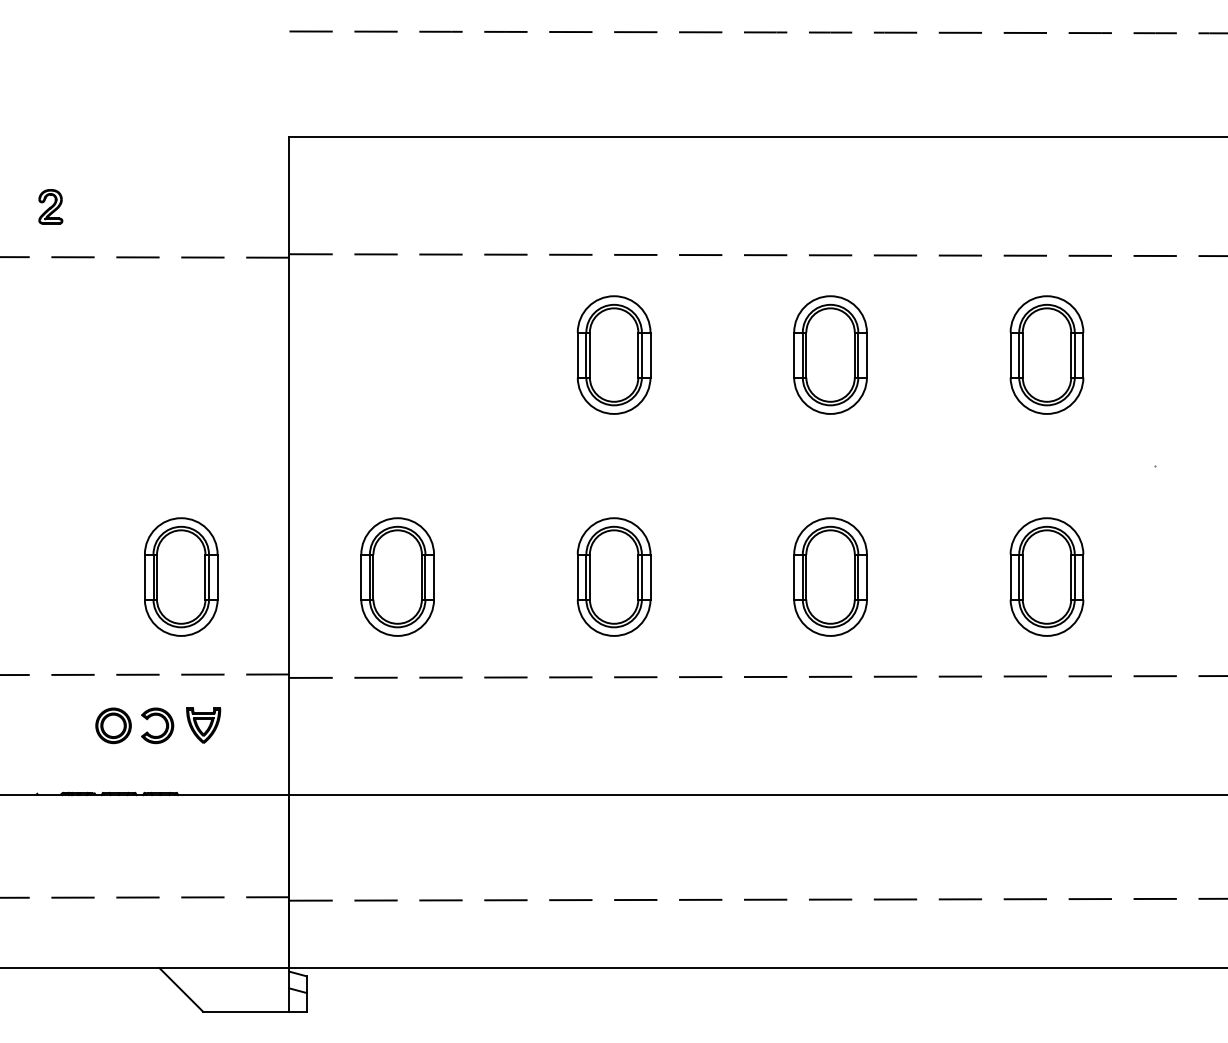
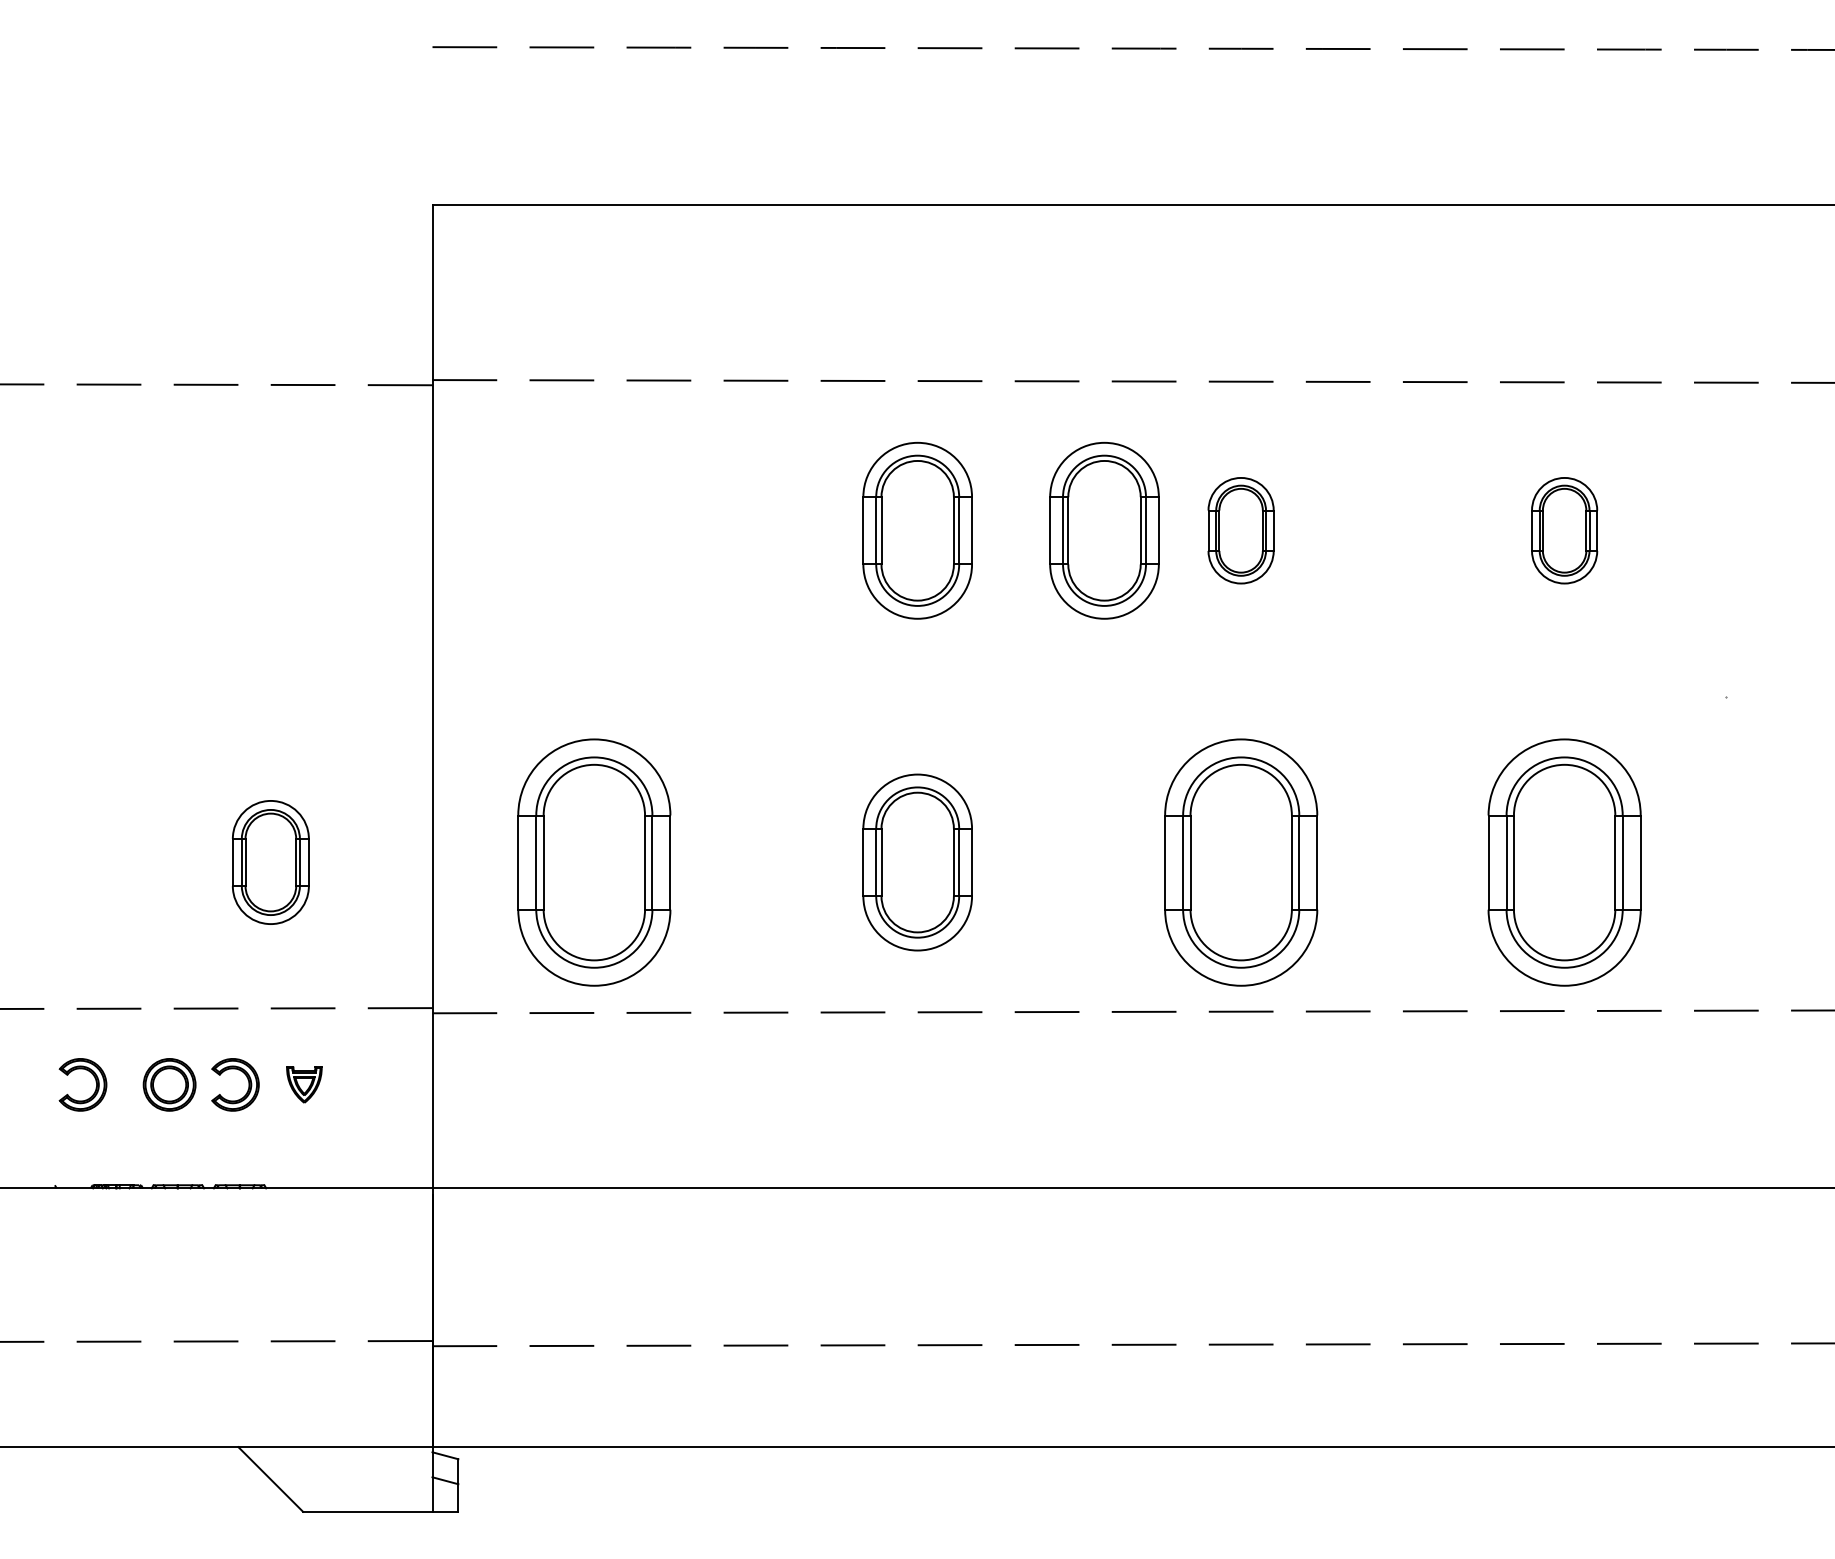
part: (50, 206) -> (75, 308), removed
part: (738, 354) -> (1103, 529), added
part: (830, 354) -> (1241, 529), size x0.6
part: (1046, 354) -> (1563, 529), size x0.6
part: (181, 576) -> (271, 861), size x0.7
part: (397, 576) -> (593, 861), size x1.4
part: (830, 576) -> (1241, 861), size x1.4
part: (1046, 576) -> (1563, 861), size x1.4
part: (63, 723) -> (94, 1081), added
part: (203, 725) -> (304, 1084), size x0.7

